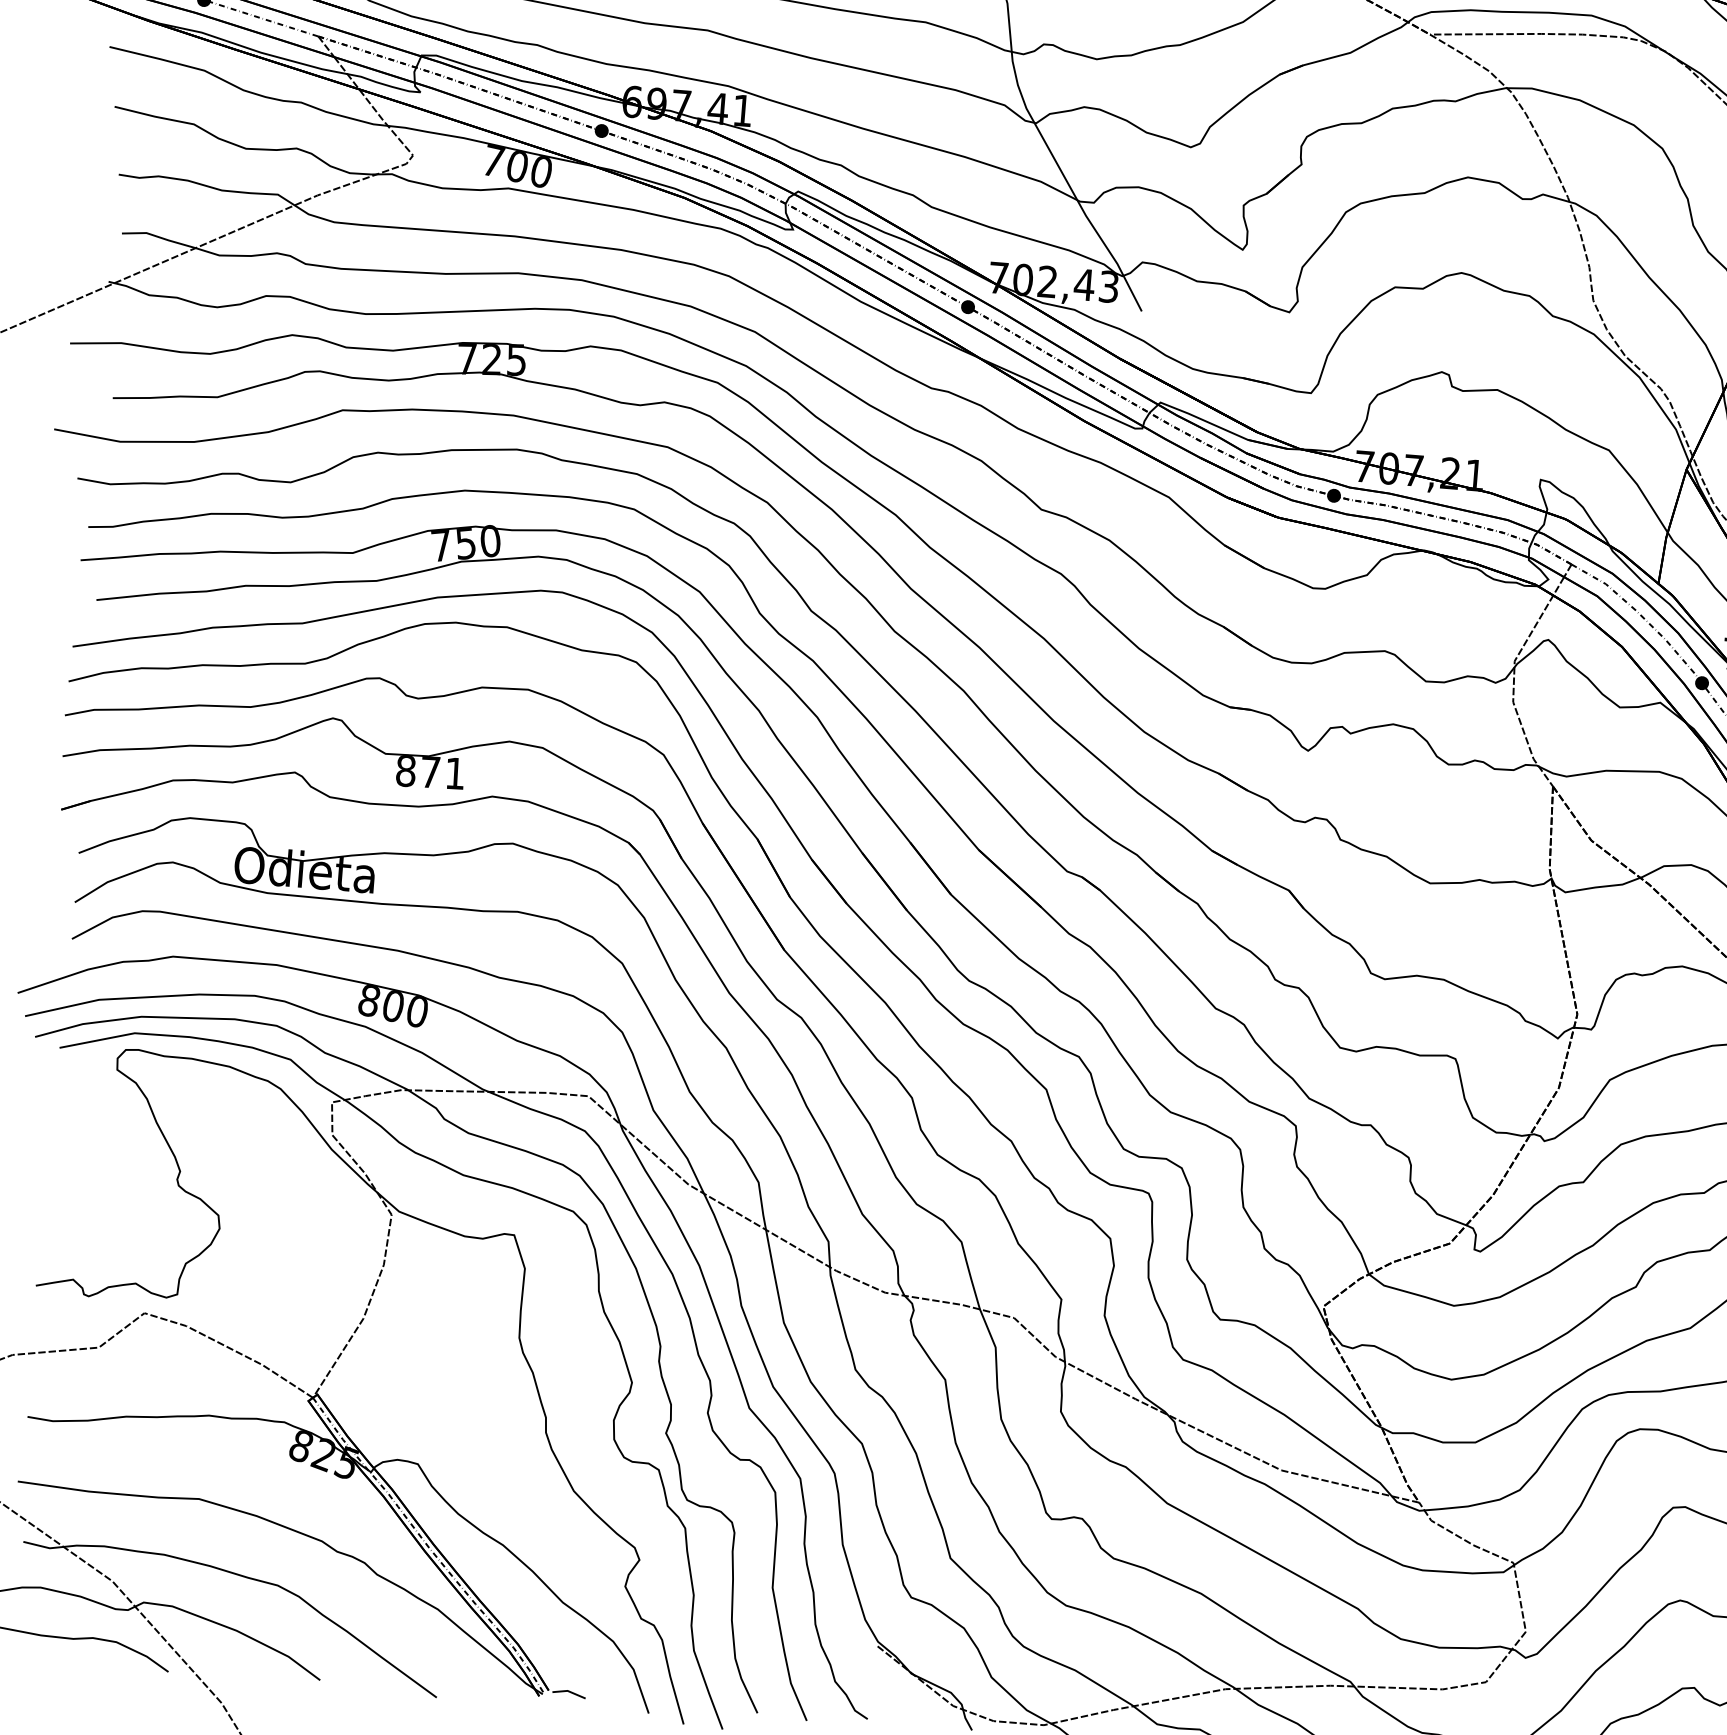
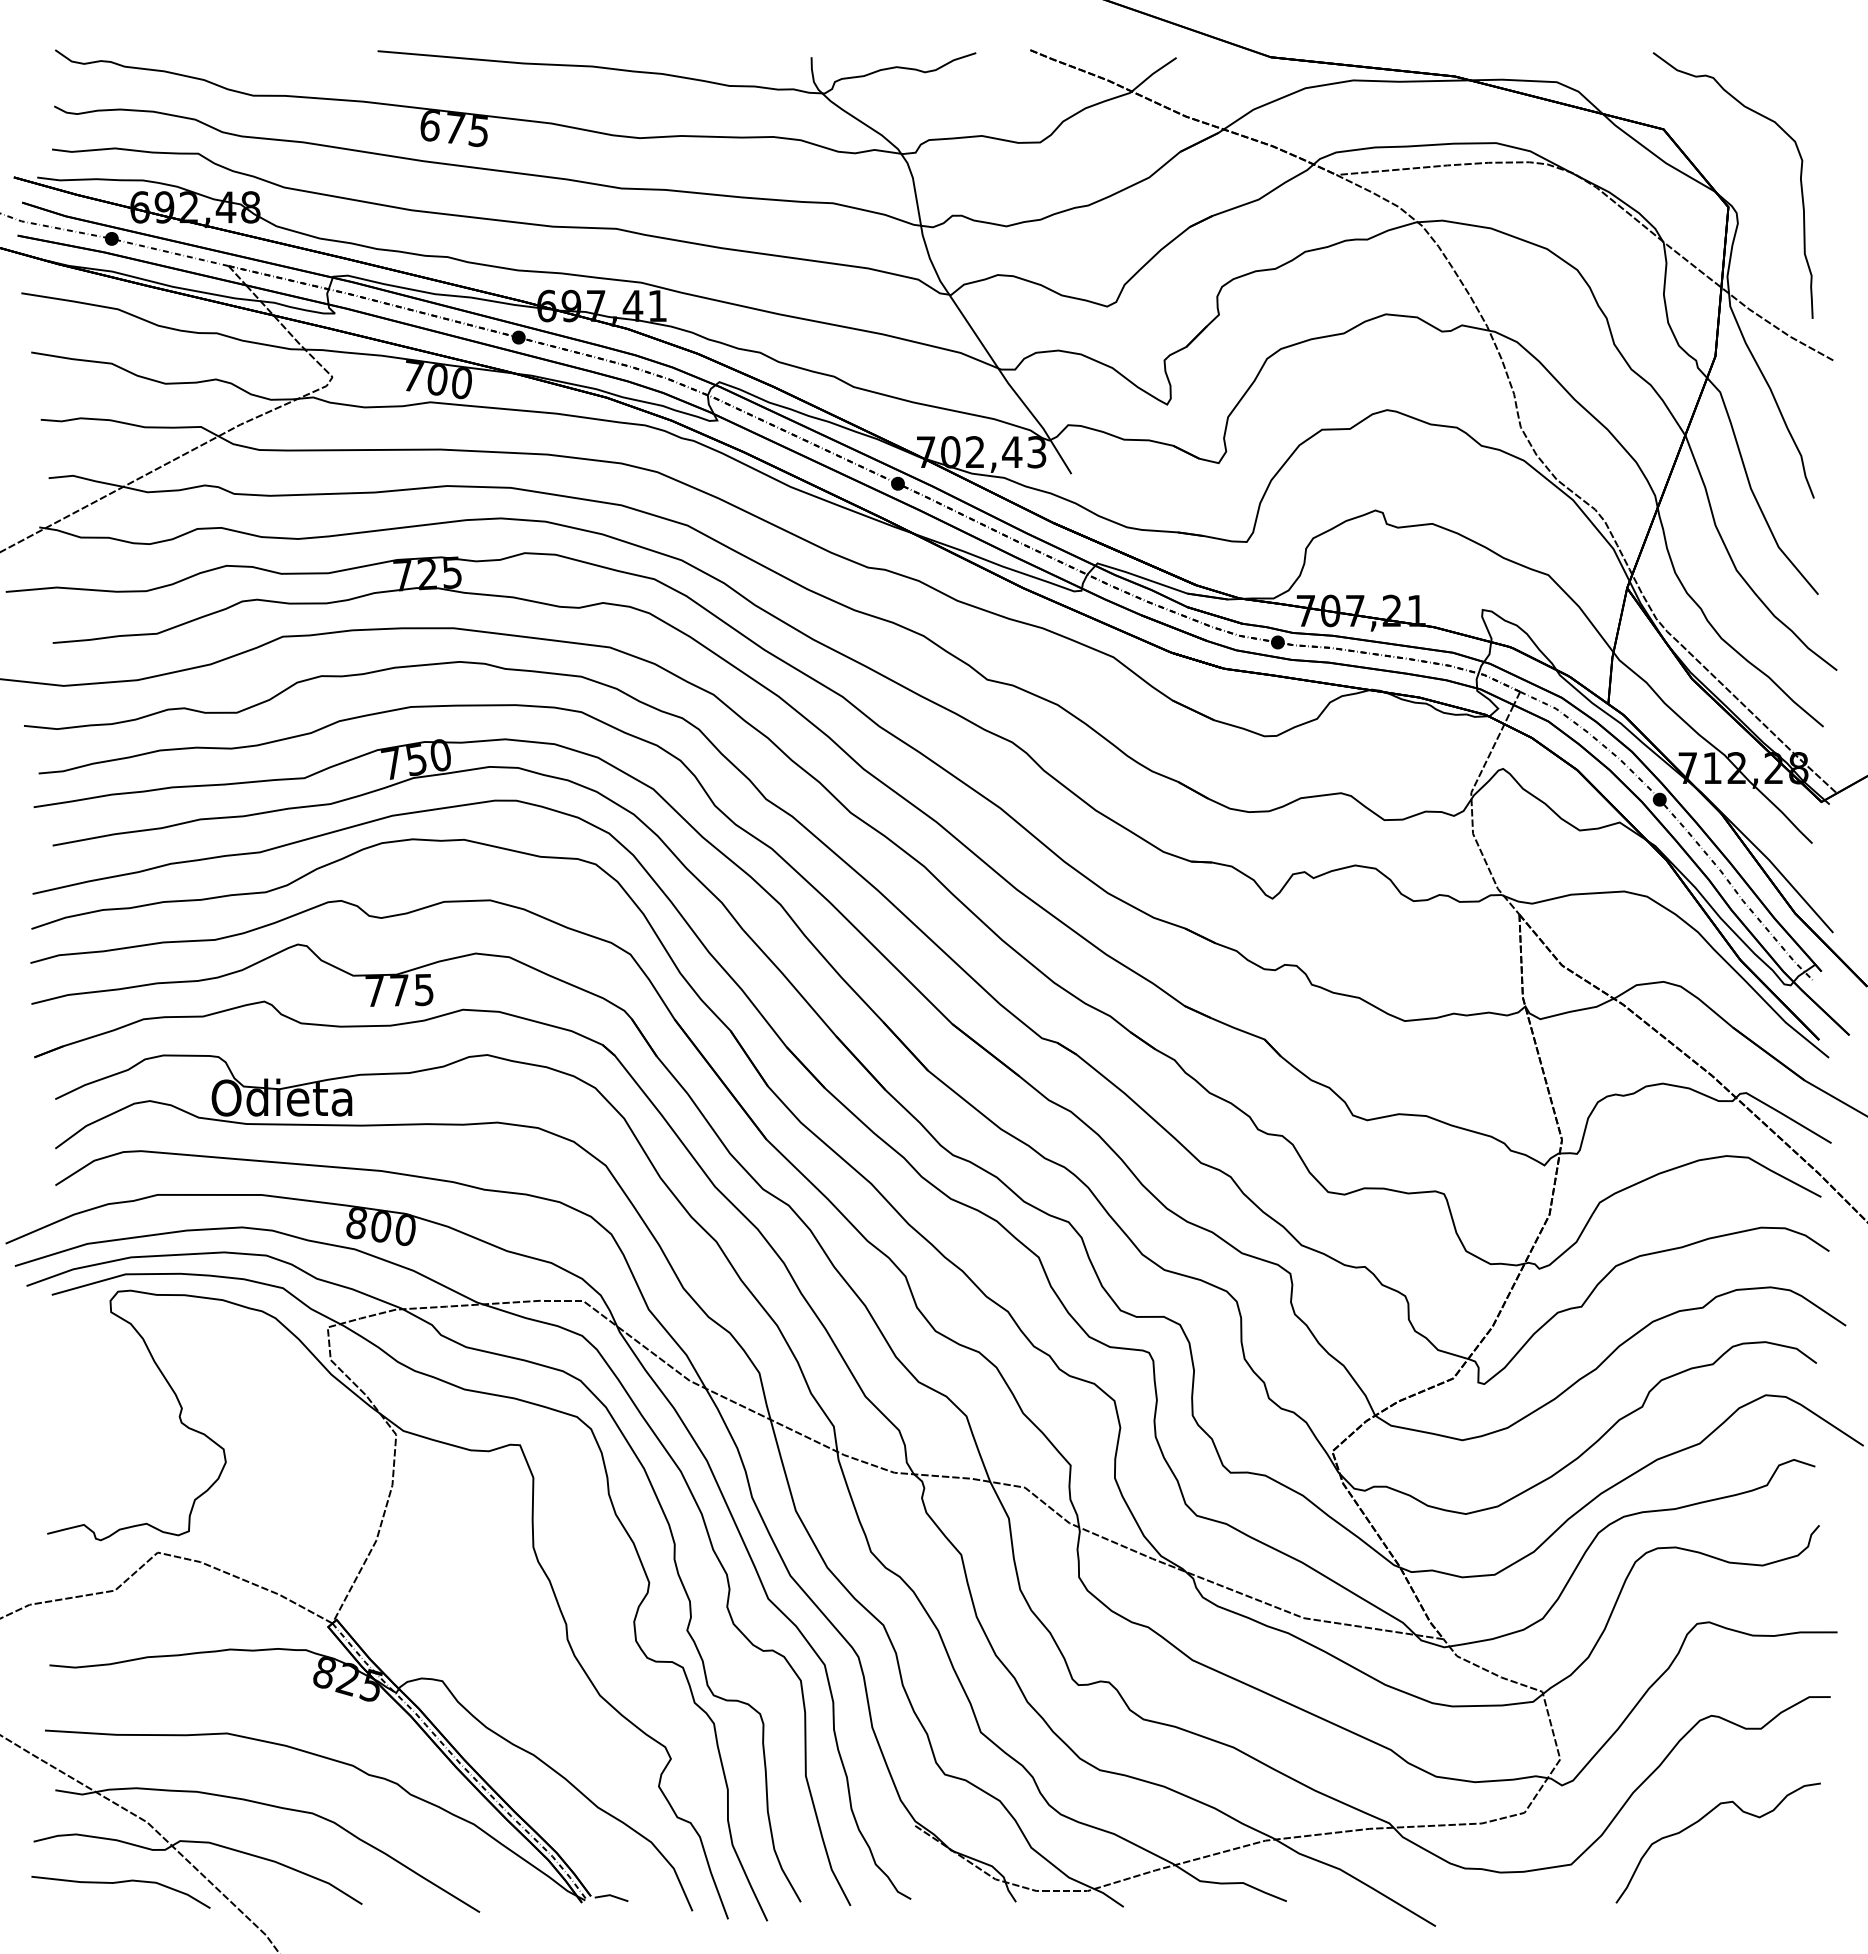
text: (430, 772) -> (399, 990), 871 -> 775

